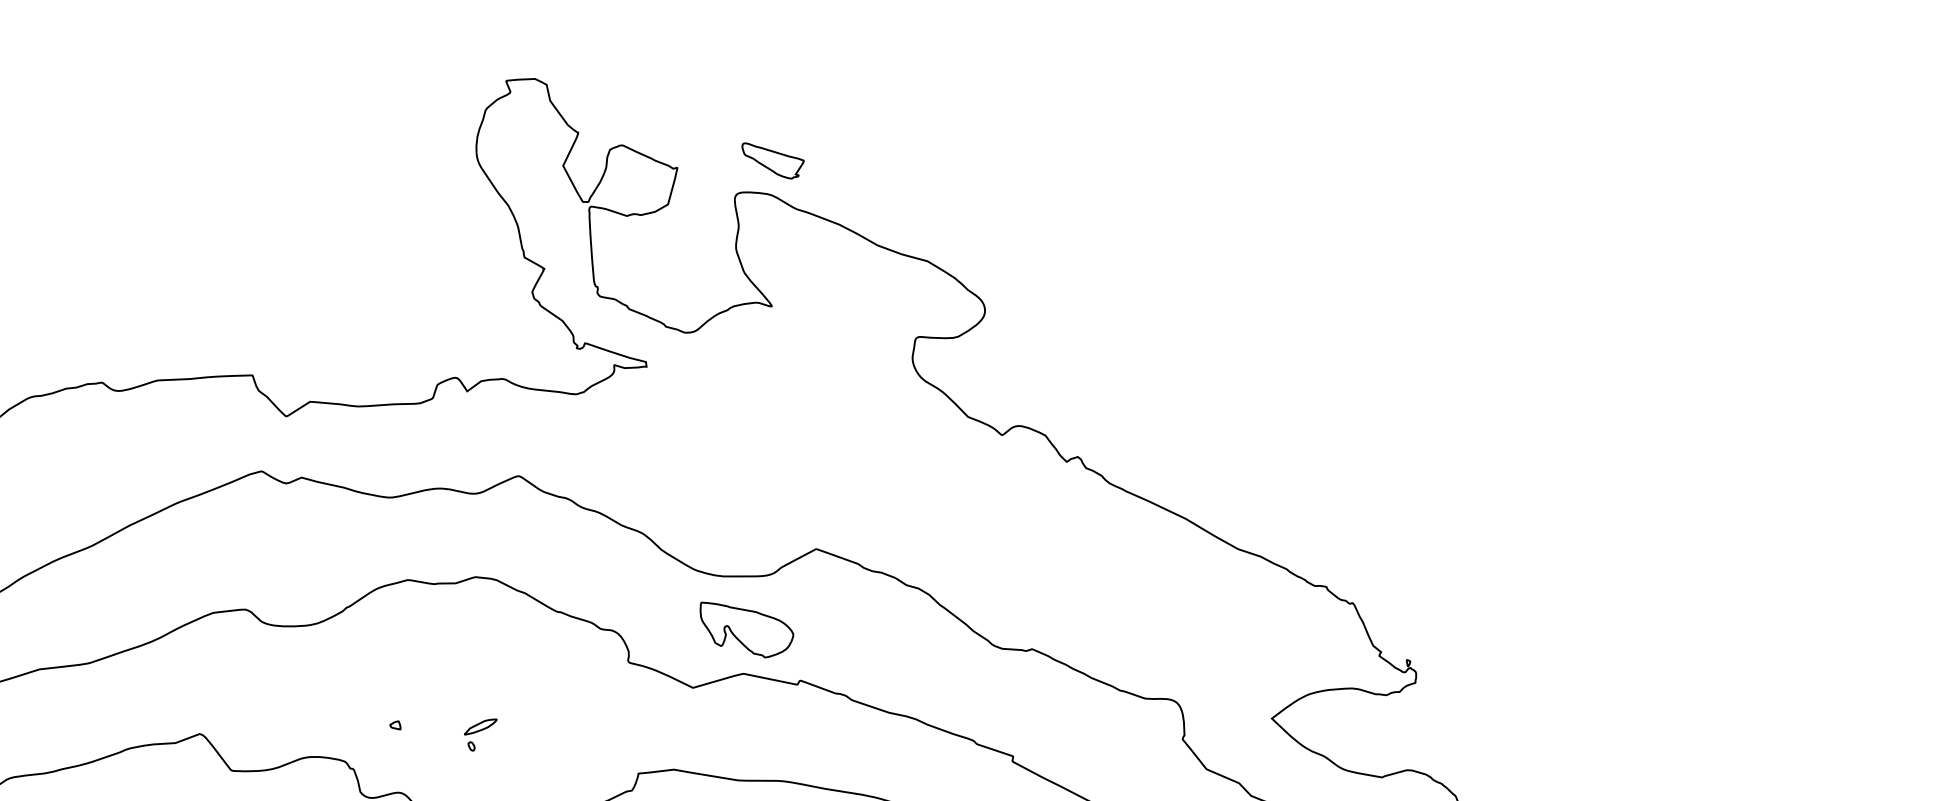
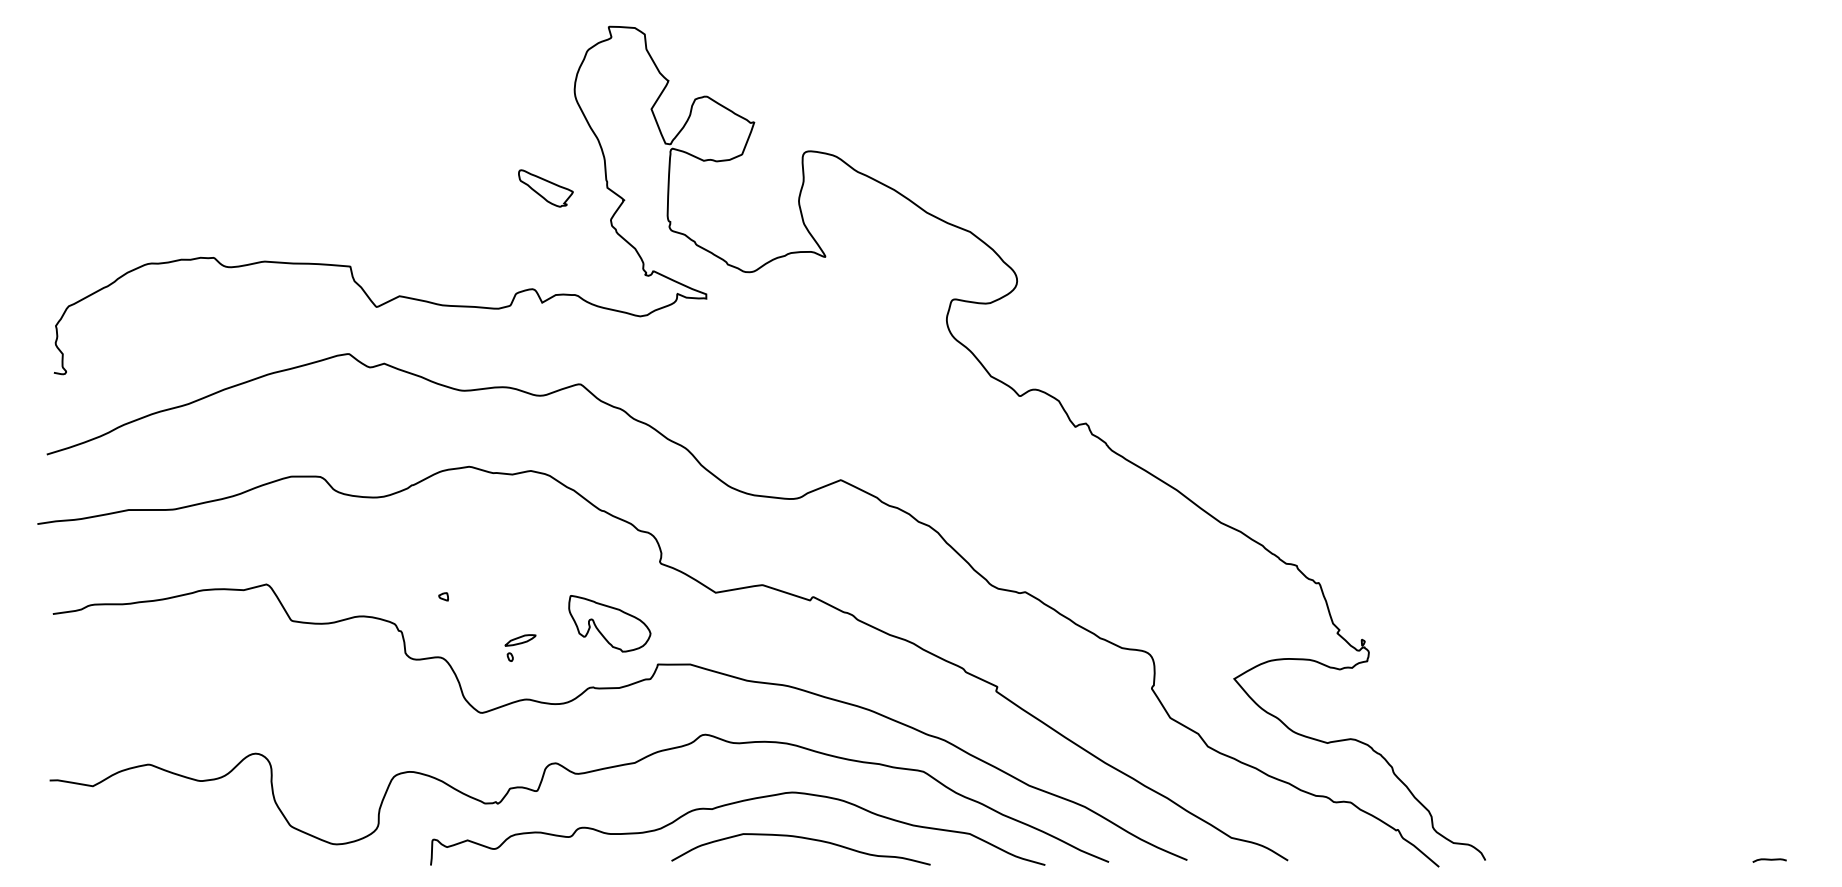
part: (773, 160) -> (545, 188), moved
part: (747, 628) -> (609, 623), moved
part: (481, 734) -> (520, 647), moved

